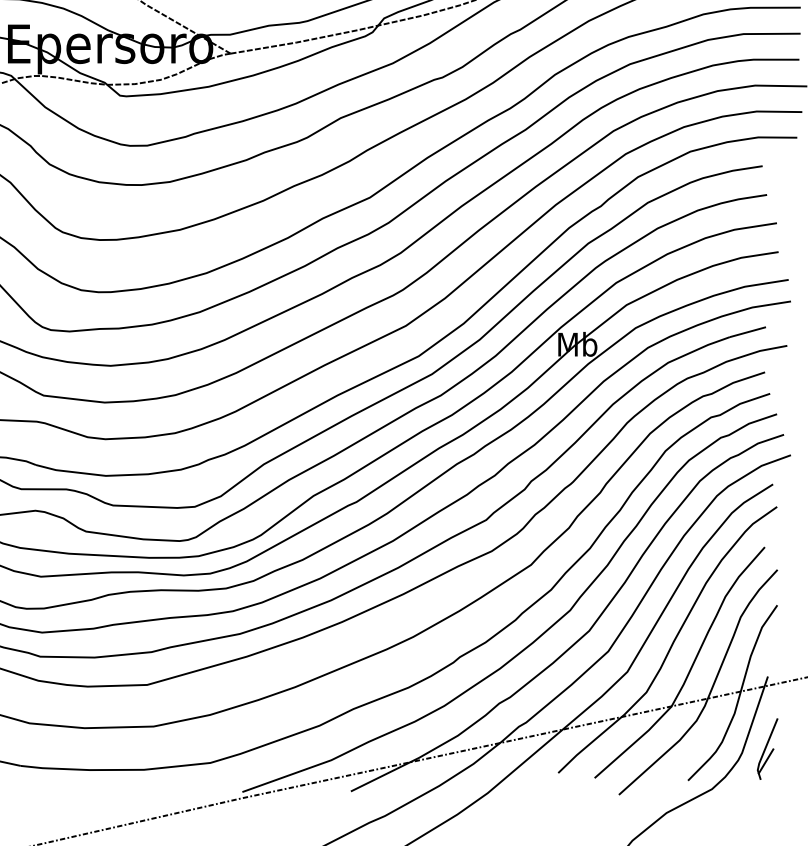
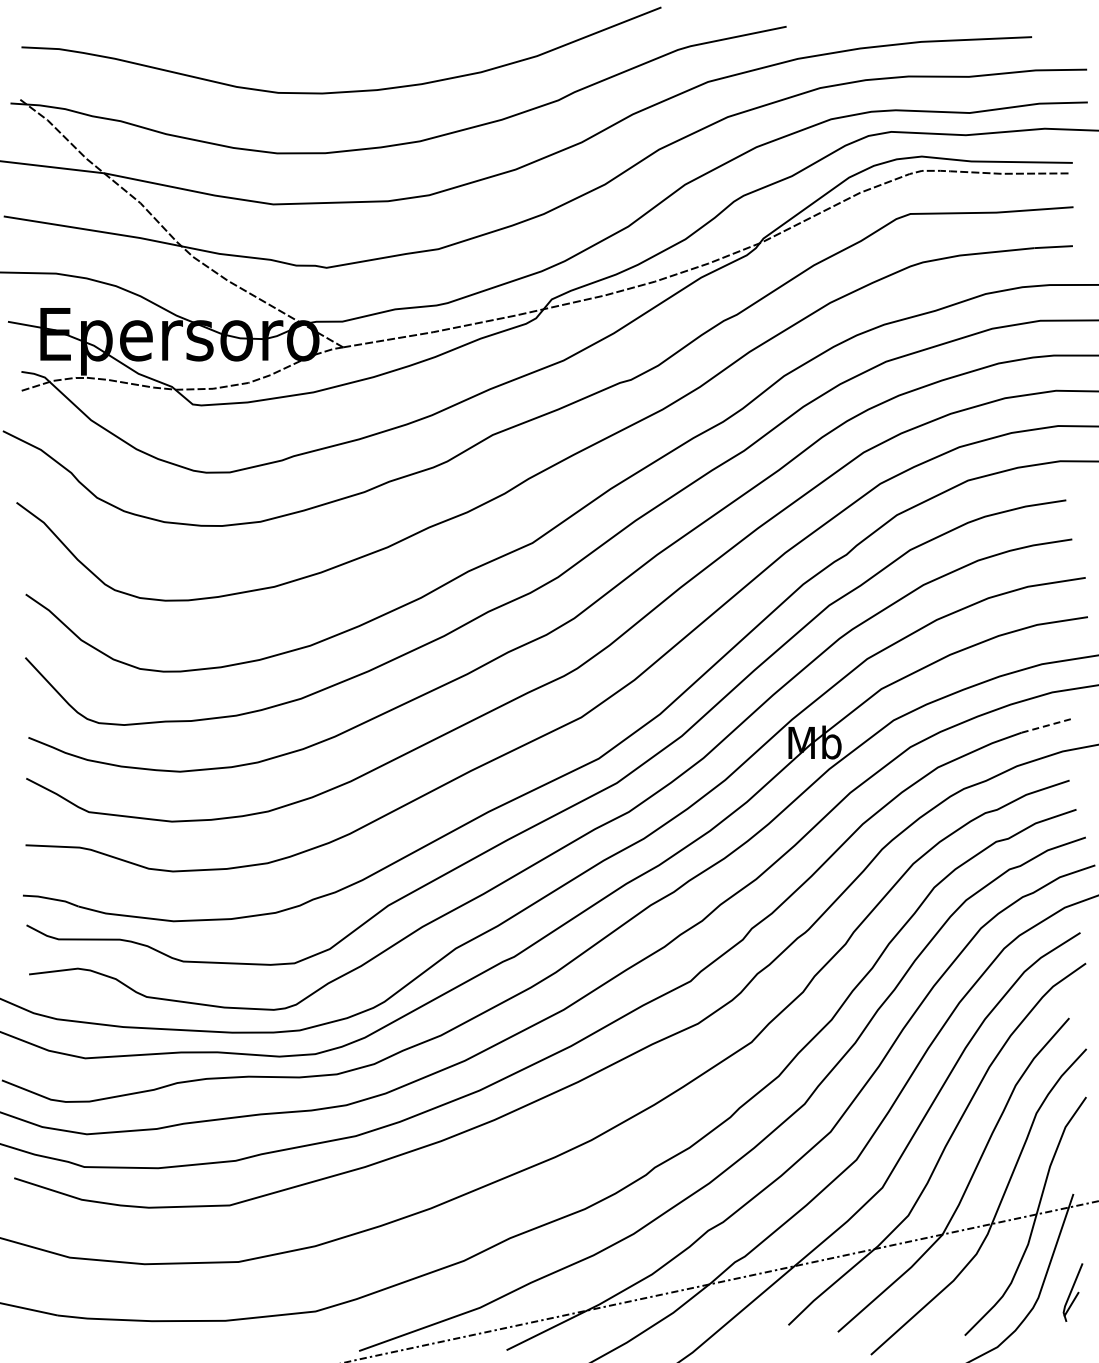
line: (748, 331) -> (1046, 725), solid -> dashed
part: (767, 748) -> (1072, 1292), size x0.7

